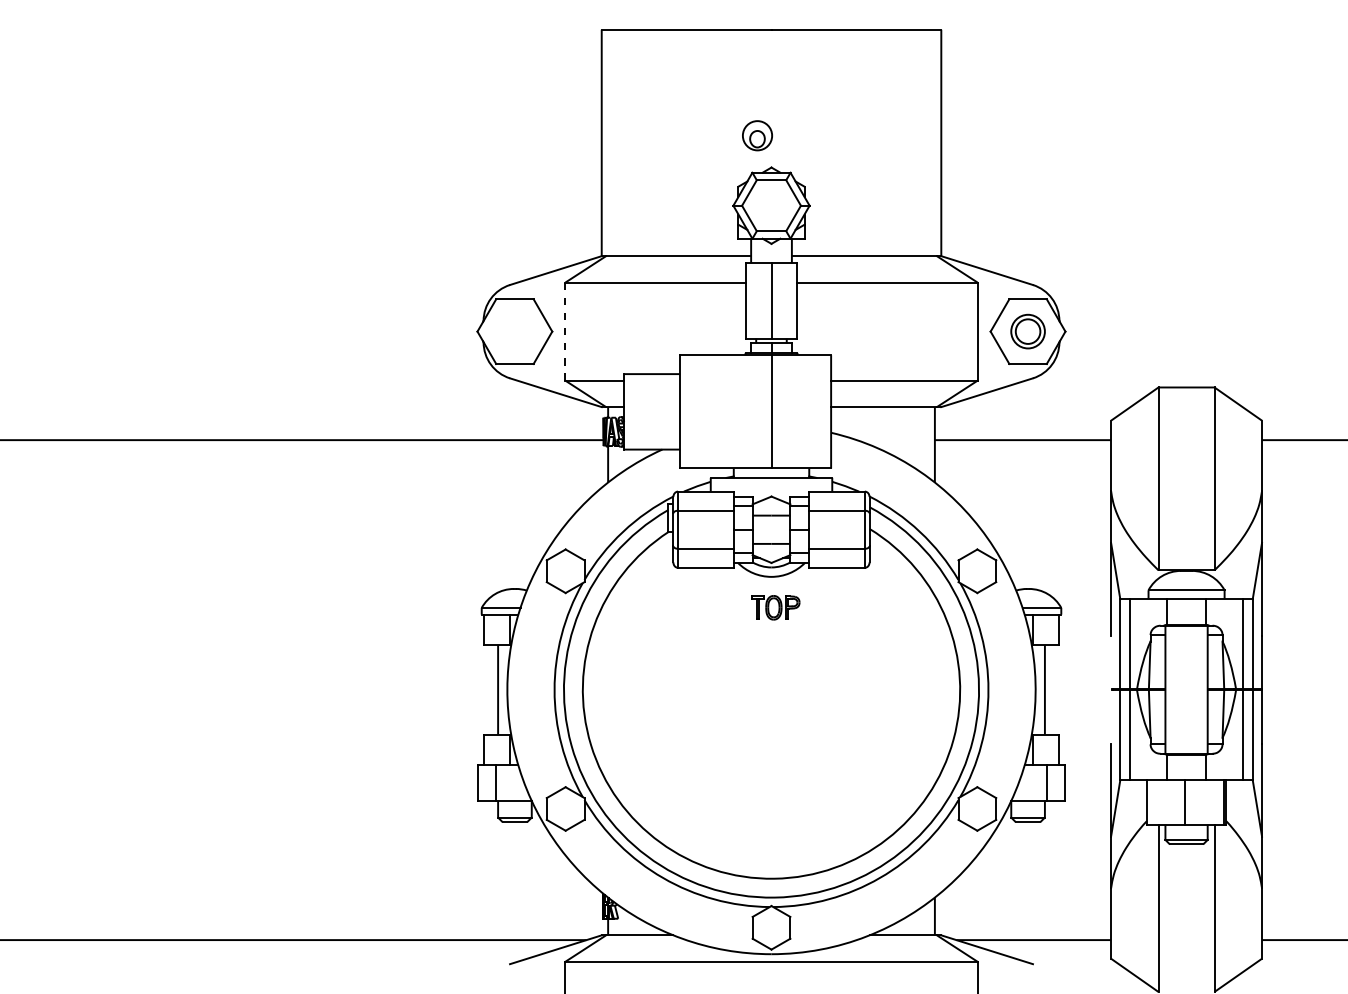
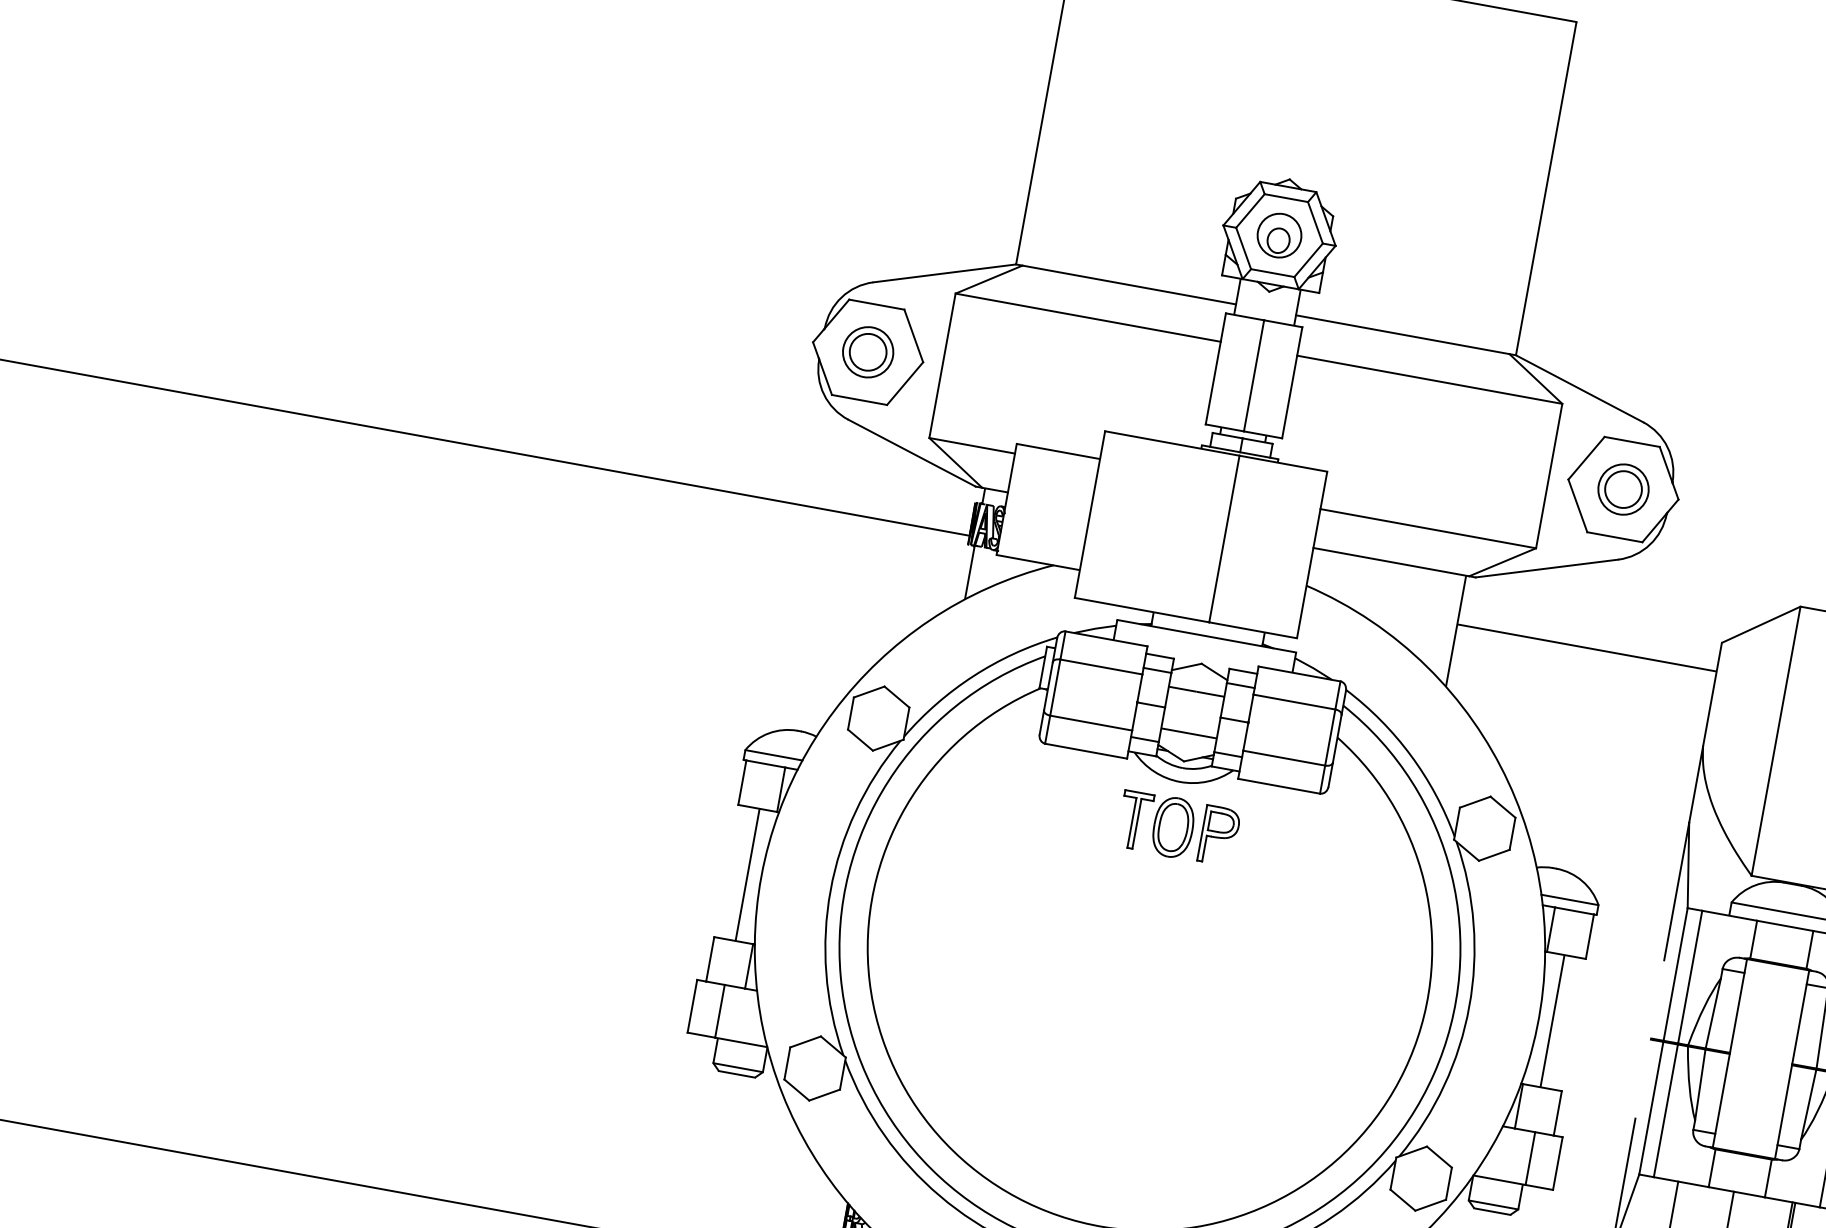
part: (757, 135) -> (1279, 235), moved
part: (514, 331) -> (867, 352), added
line: (565, 332) -> (942, 367), dashed -> solid
part: (775, 607) -> (1177, 828), size x1.67

